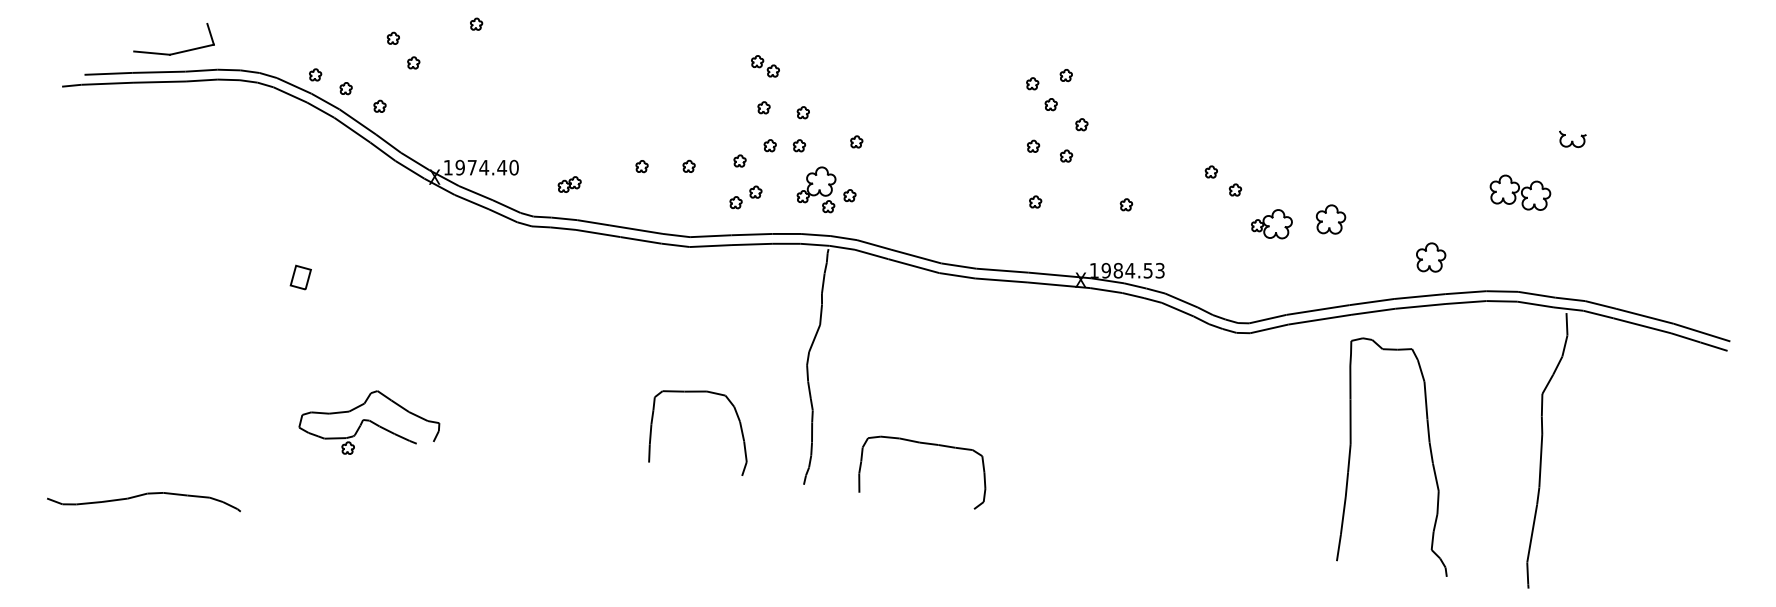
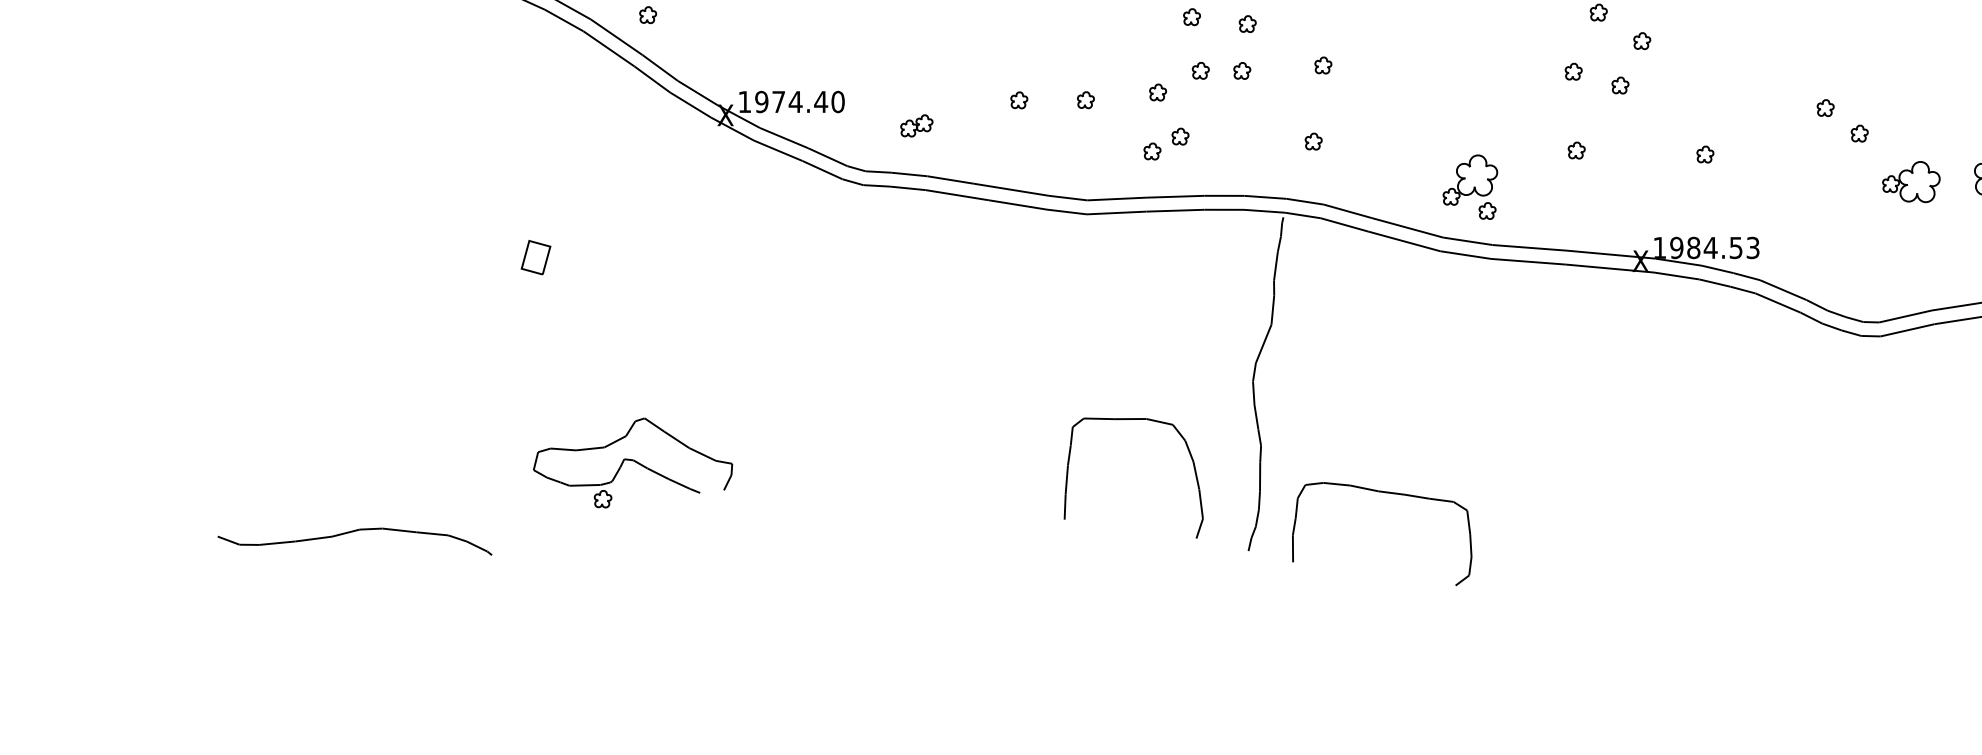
part: (816, 189) -> (1470, 186), moved
curve: (697, 392) -> (1133, 420), moved
curve: (924, 444) -> (1385, 494), moved
curve: (140, 496) -> (349, 533), moved

